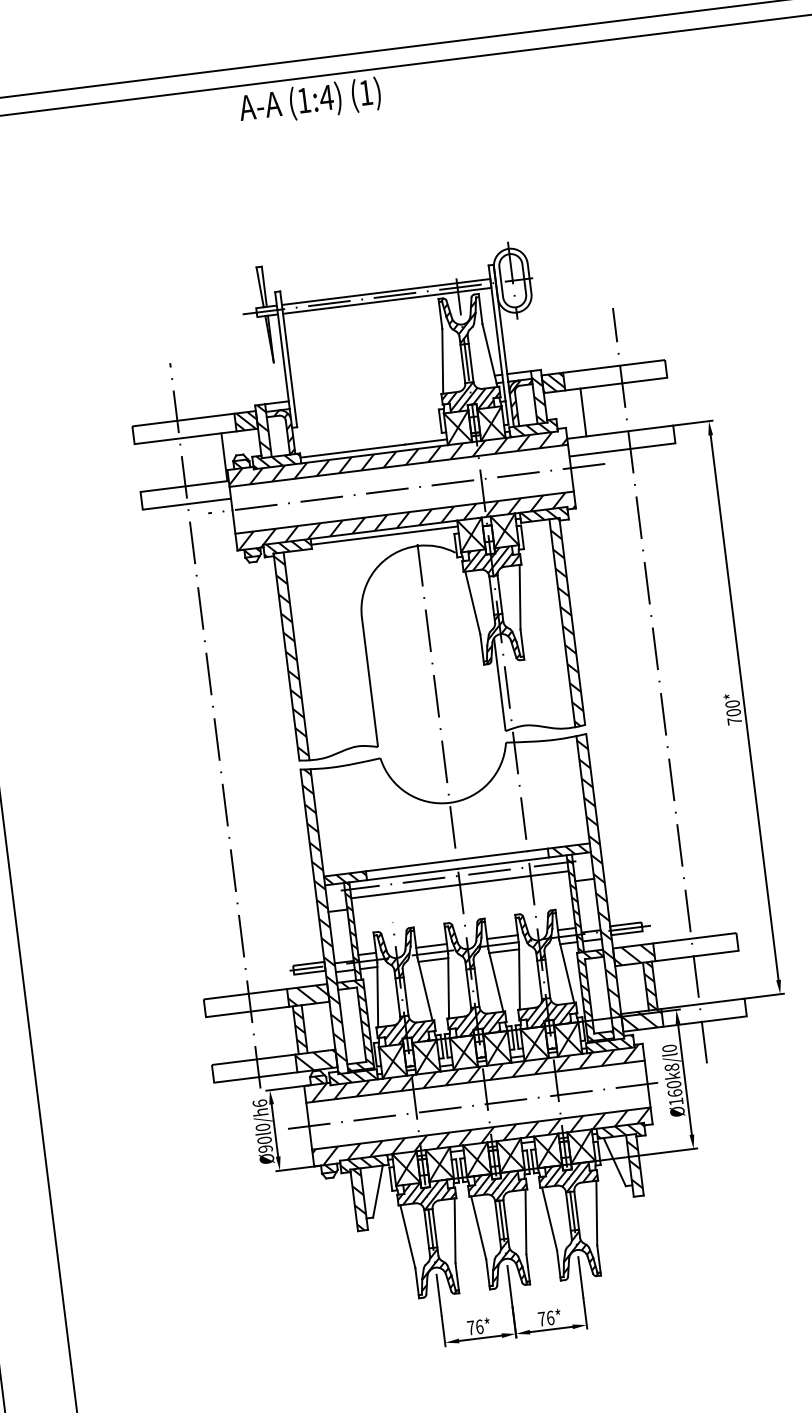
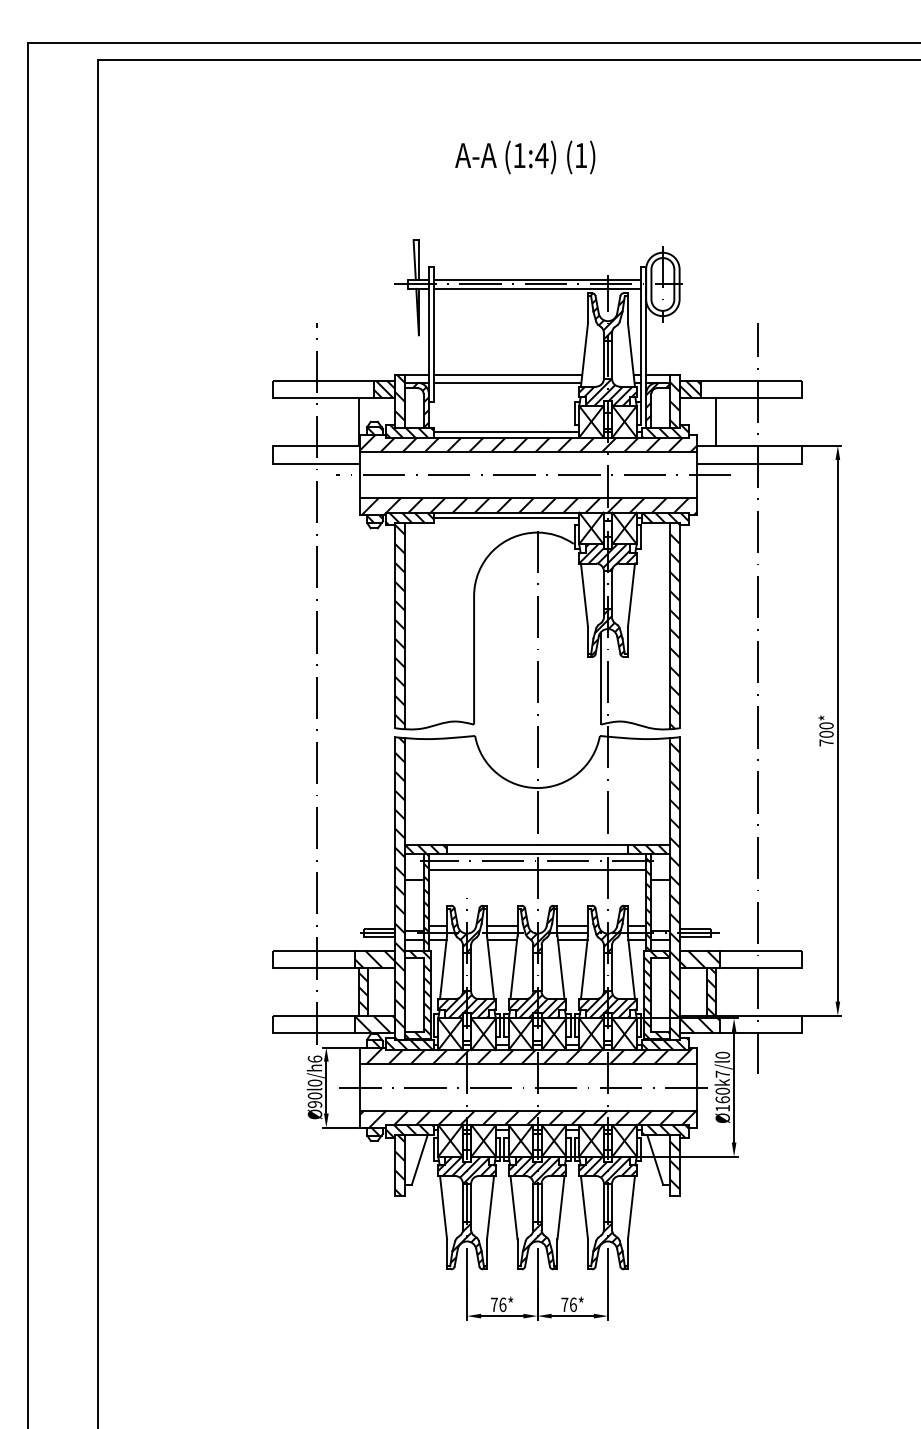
text: (310, 101) -> (525, 157), moved
line: (367, 391) -> (507, 375), added
line: (368, 398) -> (507, 382), added
text: (671, 1066) -> (722, 1073), Ø160k8/l0 -> Ø160k7/l0

